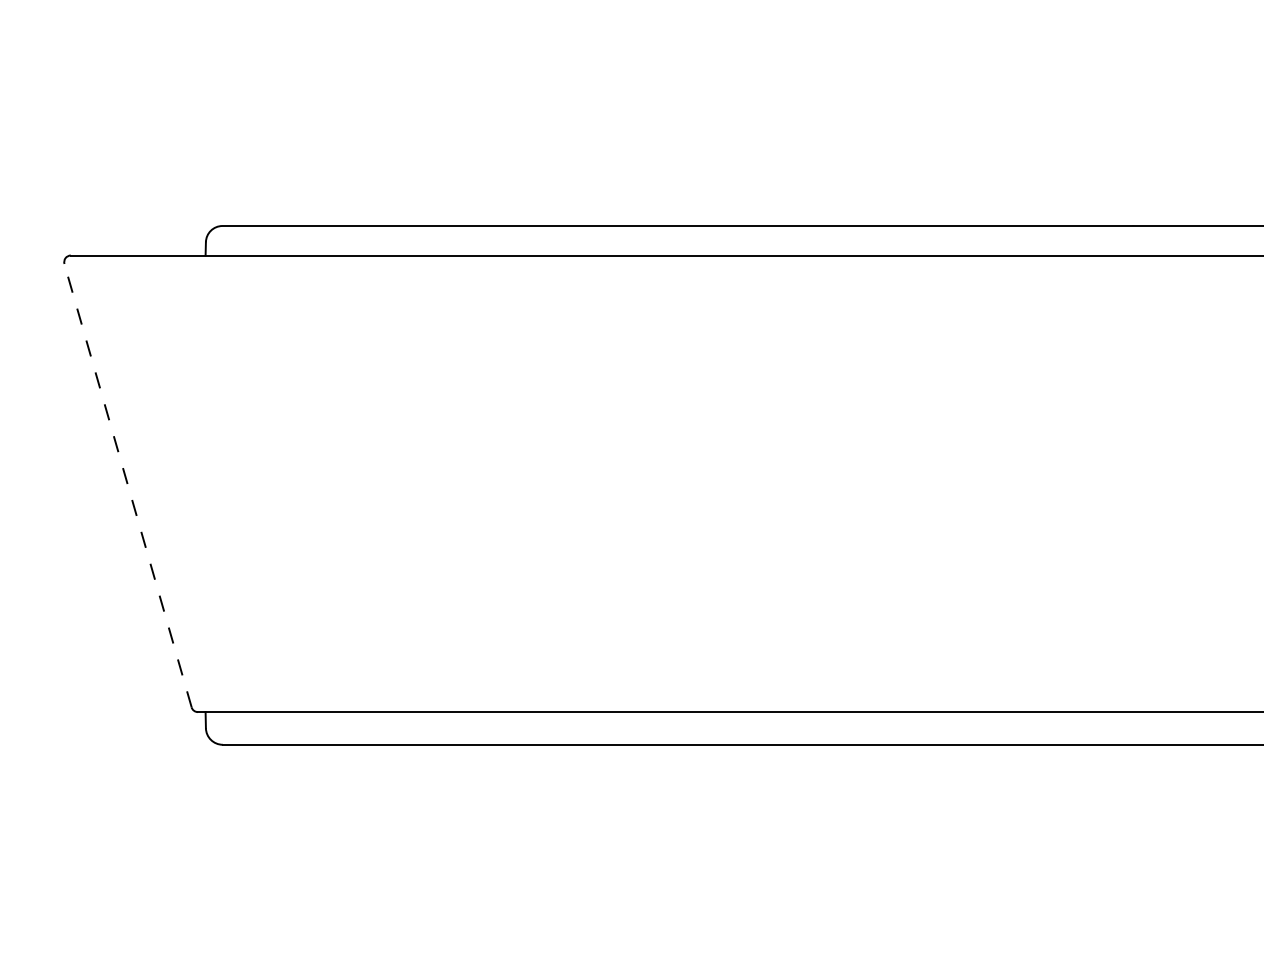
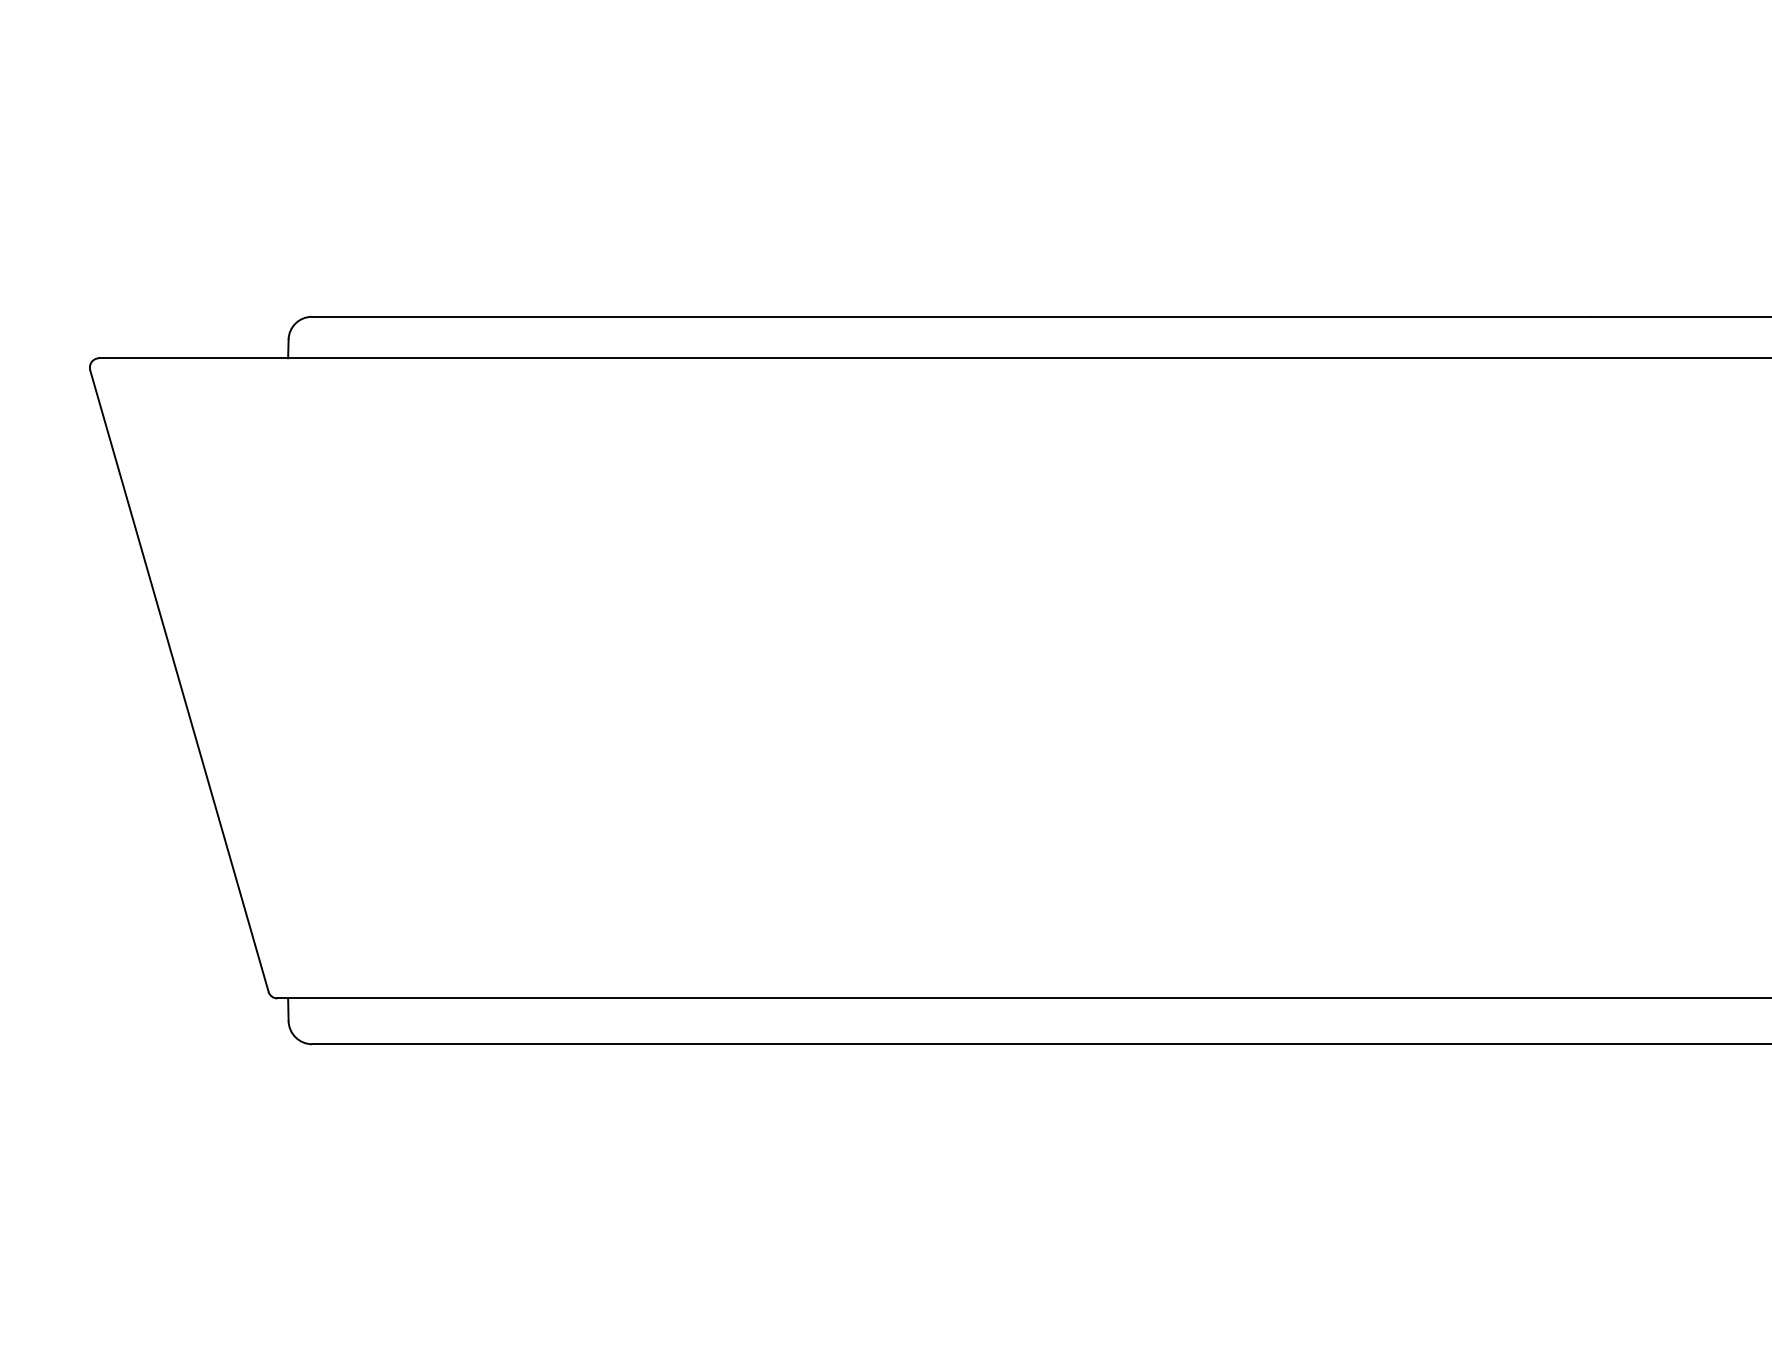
line: (128, 485) -> (179, 680), dashed -> solid

